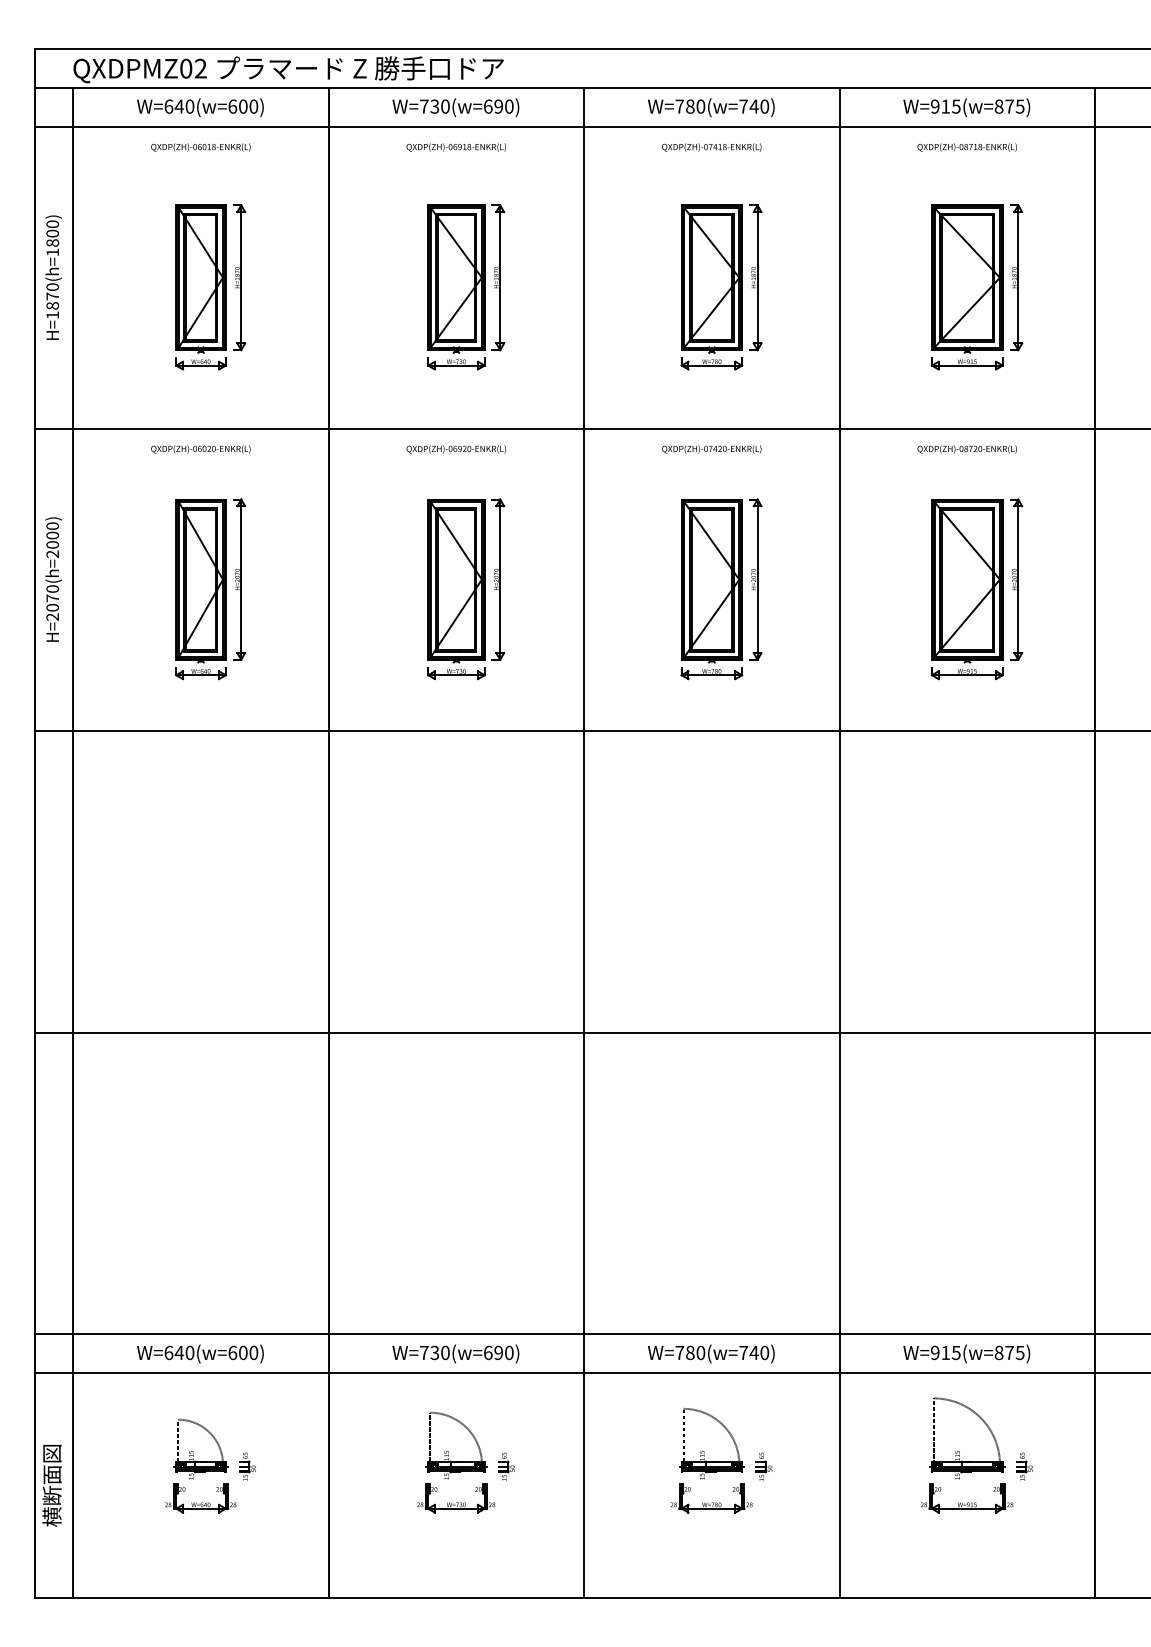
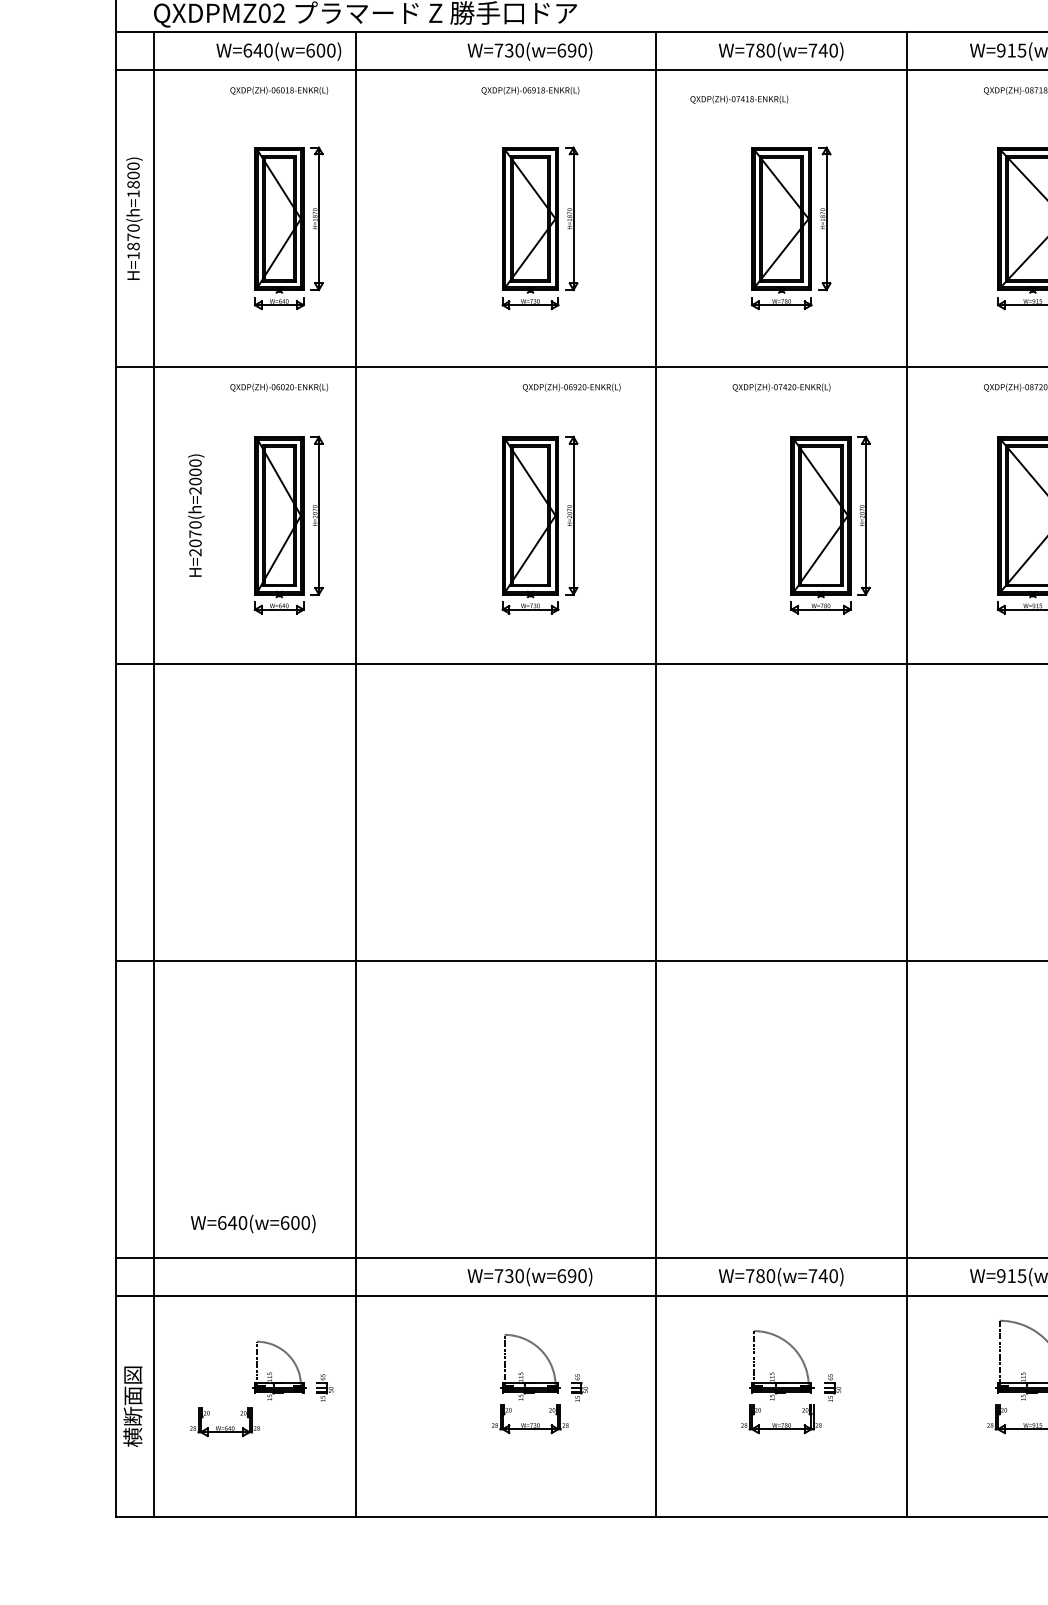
text: (711, 147) -> (739, 99), moved
text: (455, 449) -> (570, 387), moved
text: (53, 579) -> (196, 515), moved
part: (721, 589) -> (830, 525), moved
line: (328, 842) -> (355, 774), moved
text: (200, 1353) -> (253, 1223), moved
part: (200, 1498) -> (224, 1422), moved

